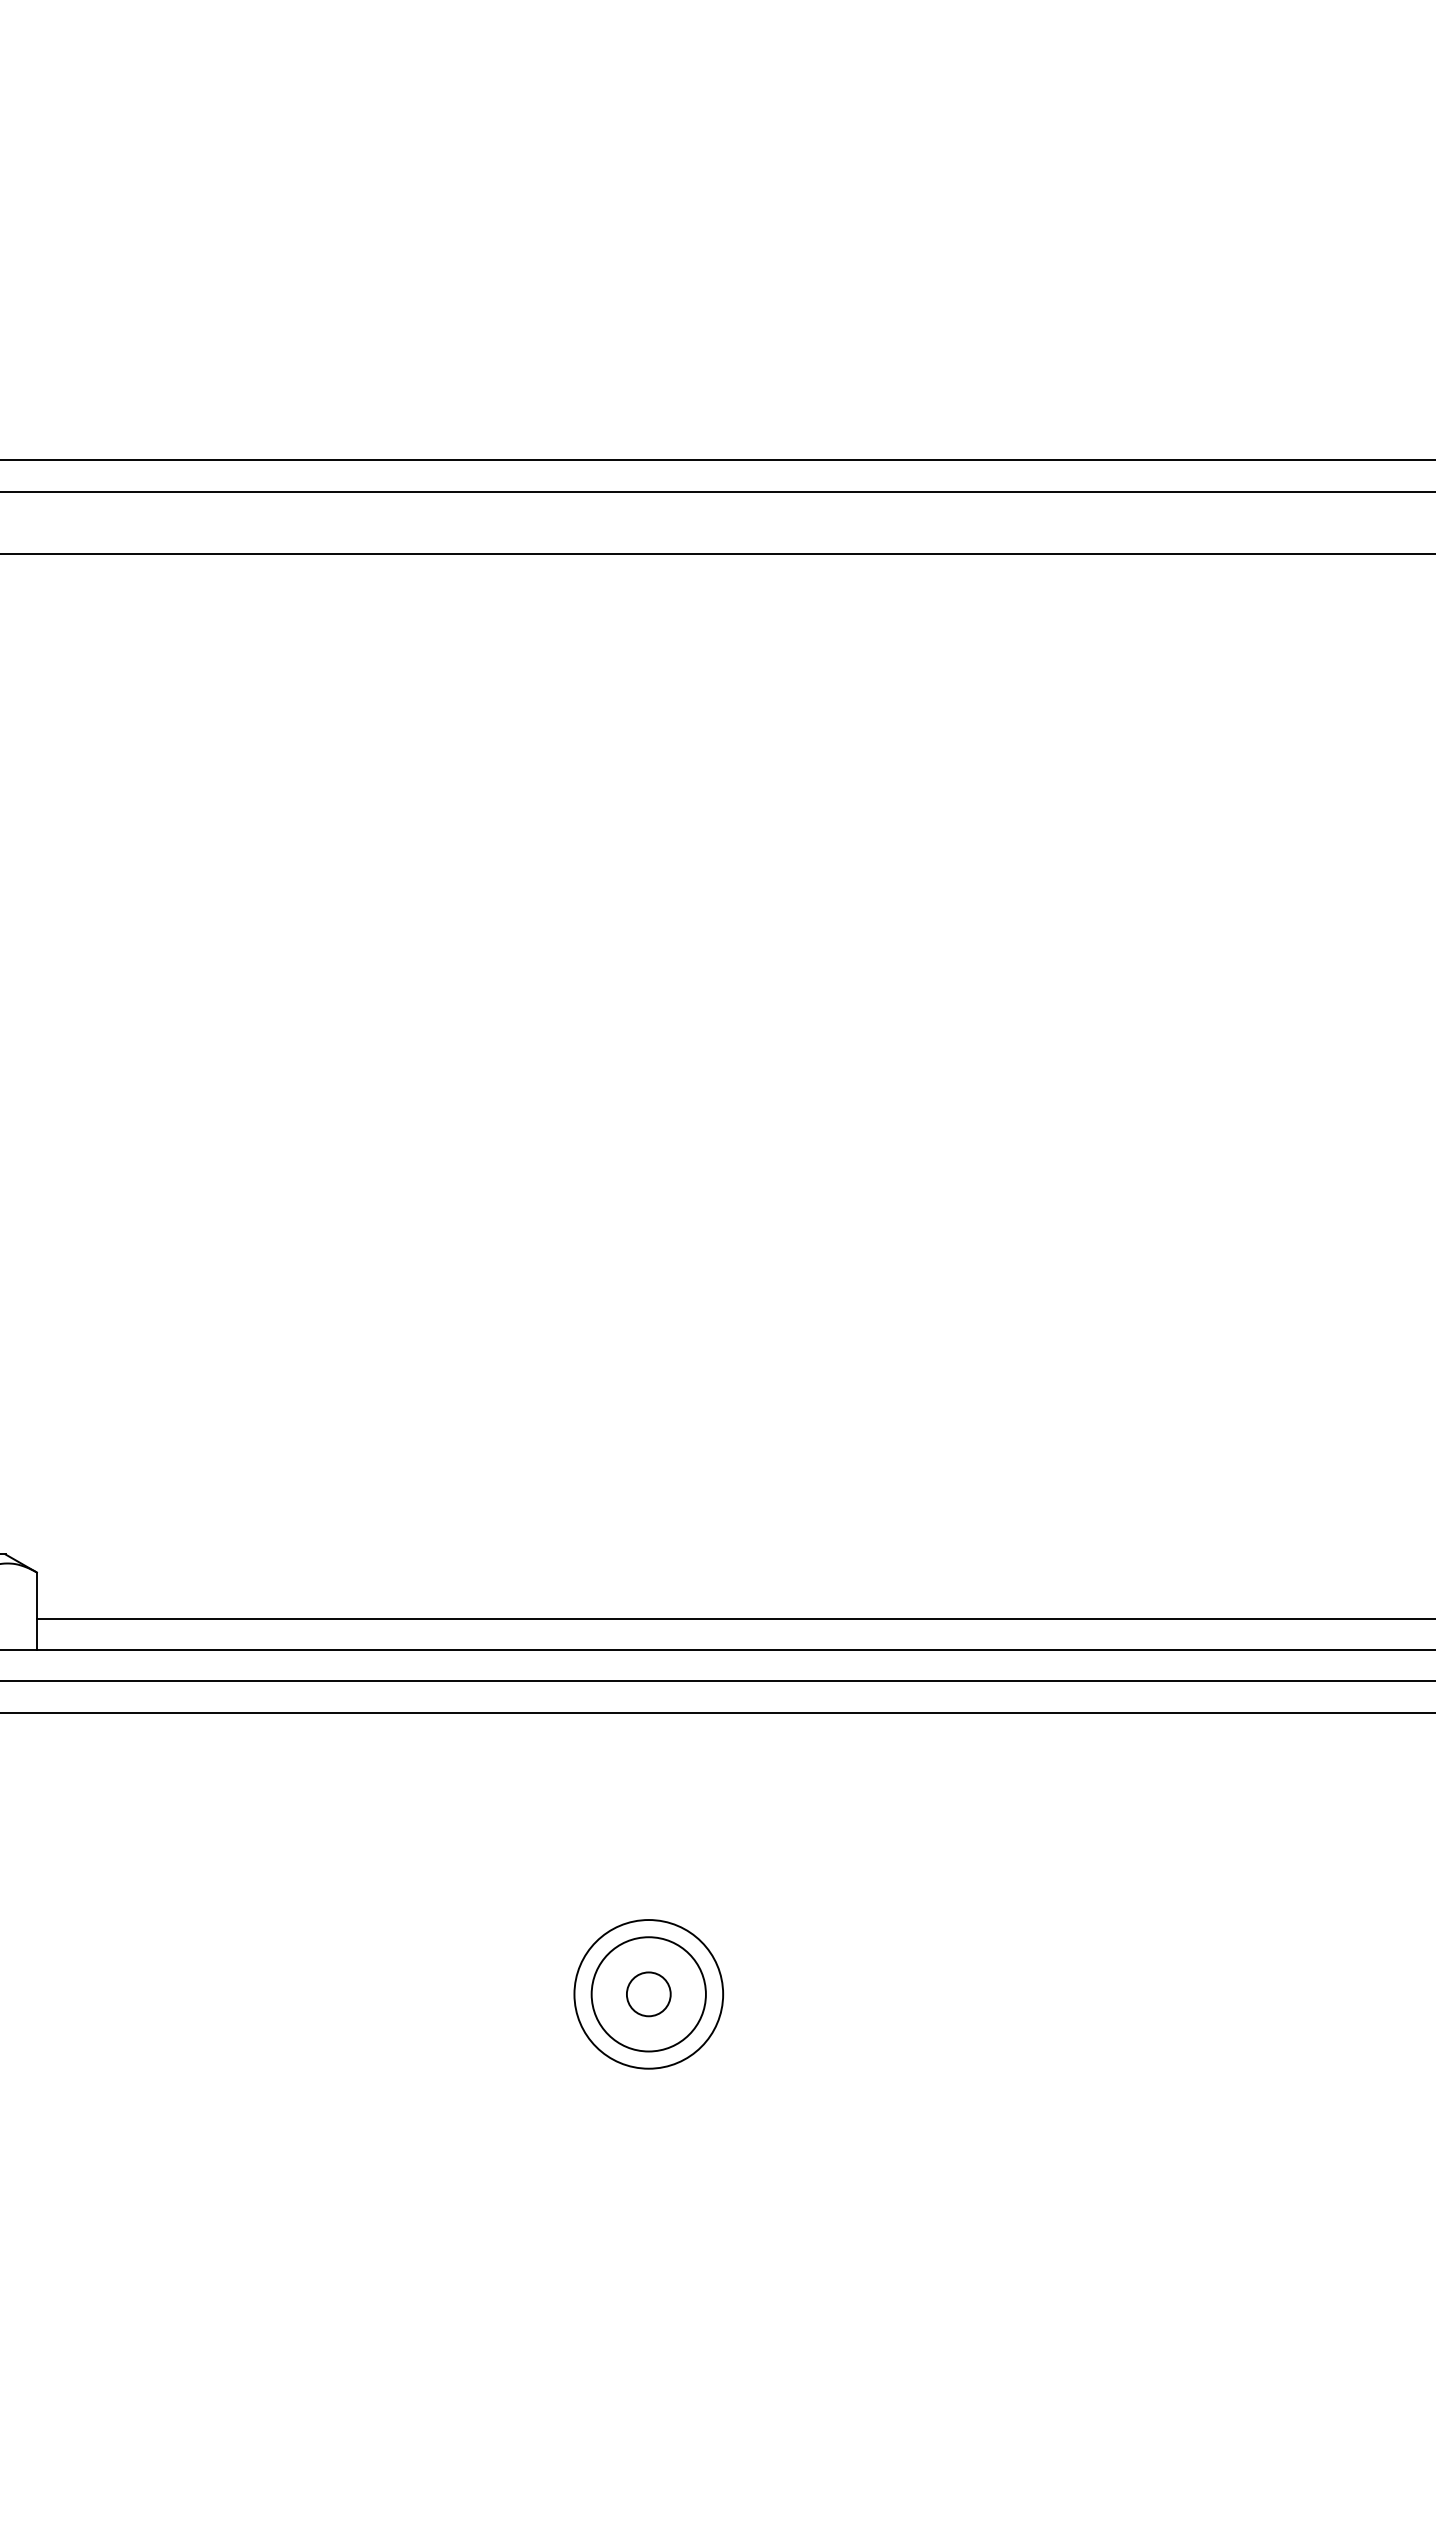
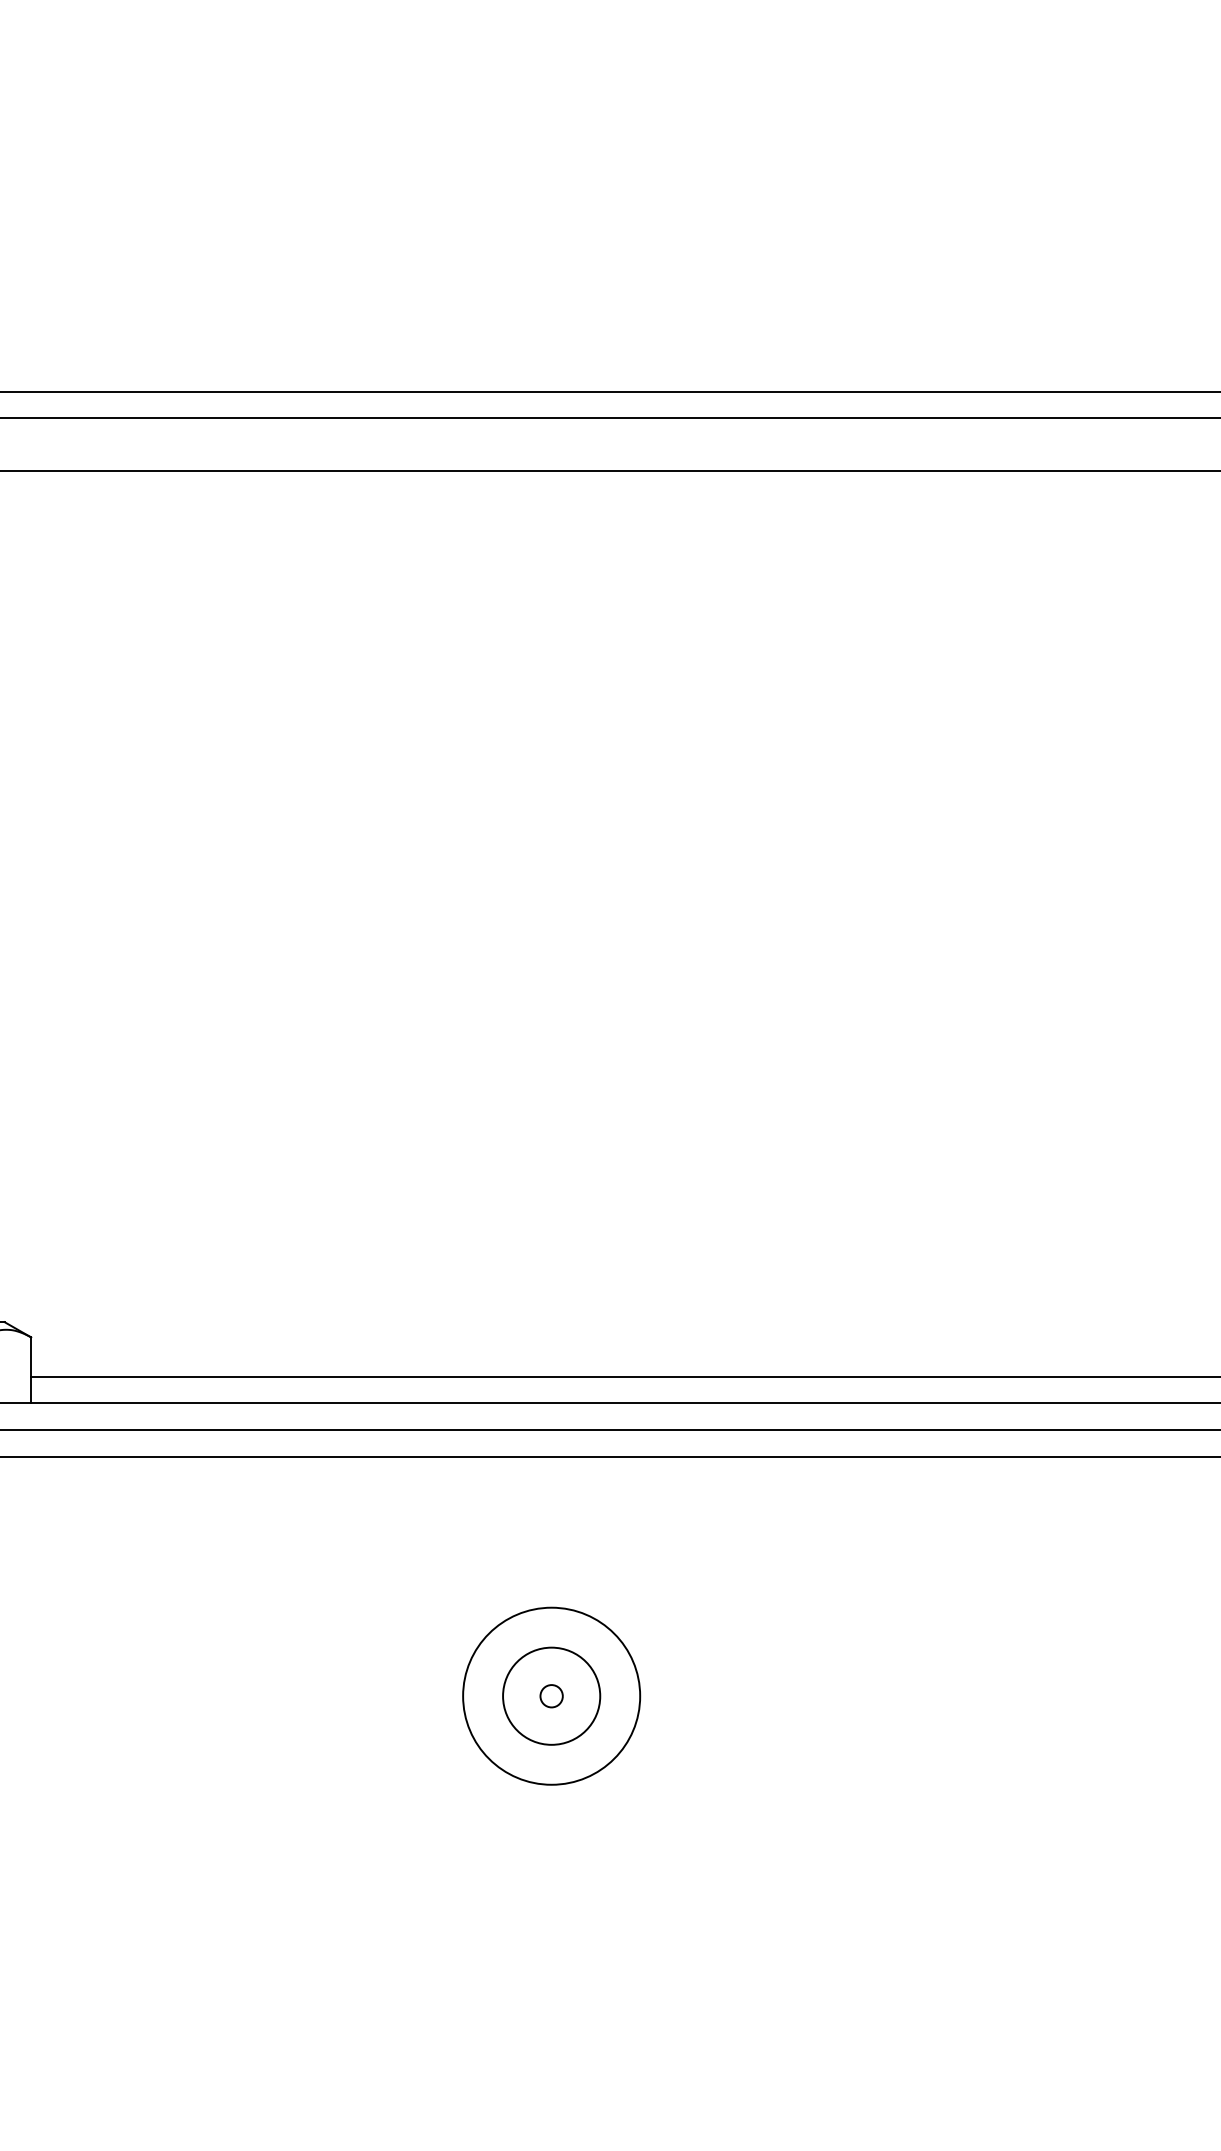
circle: (648, 1994) -> (551, 1696), size x0.6
circle: (648, 1994) -> (551, 1696), size x1.4

